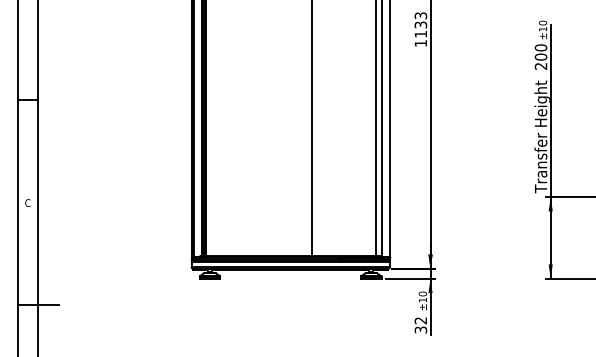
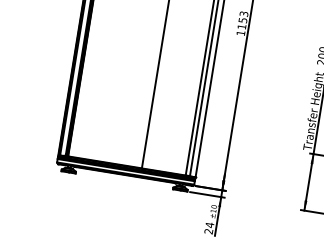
text: (419, 24) -> (242, 19), 1133 -> 1153
text: (420, 325) -> (209, 228), 32 -> 24

